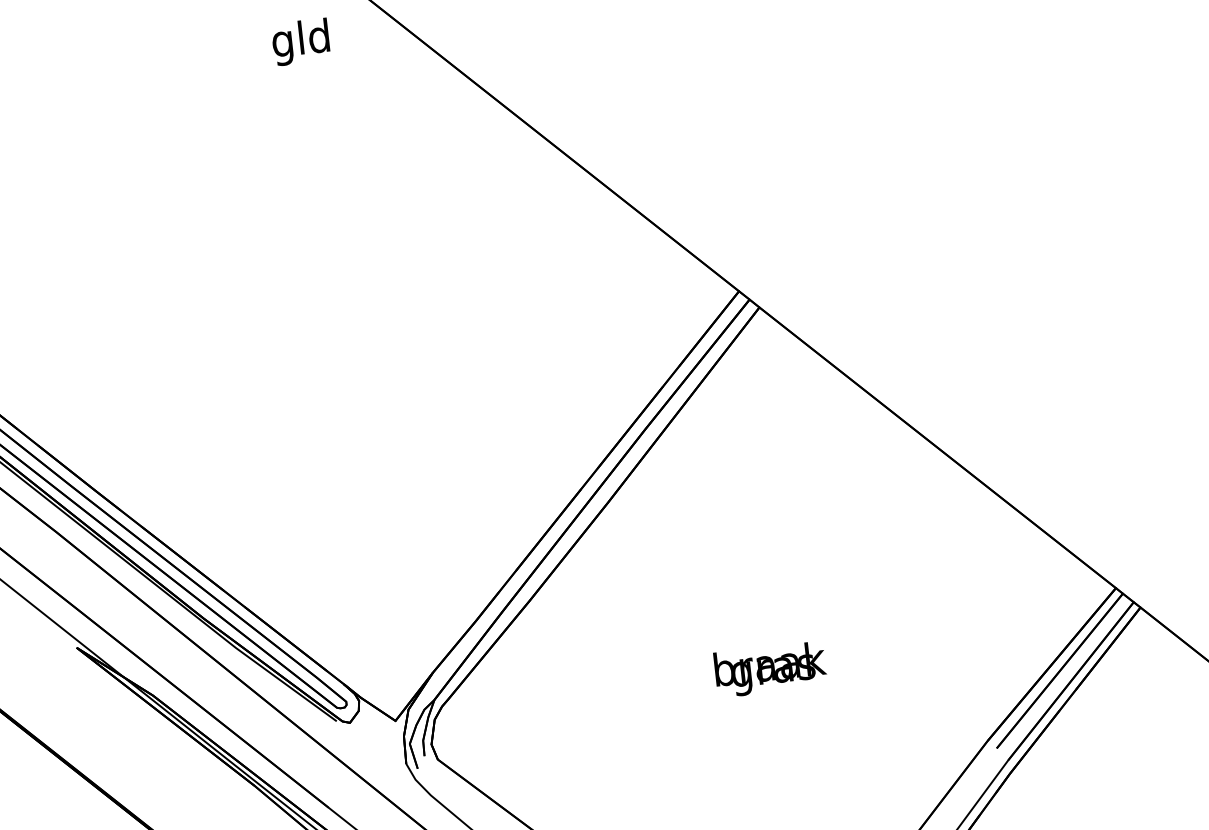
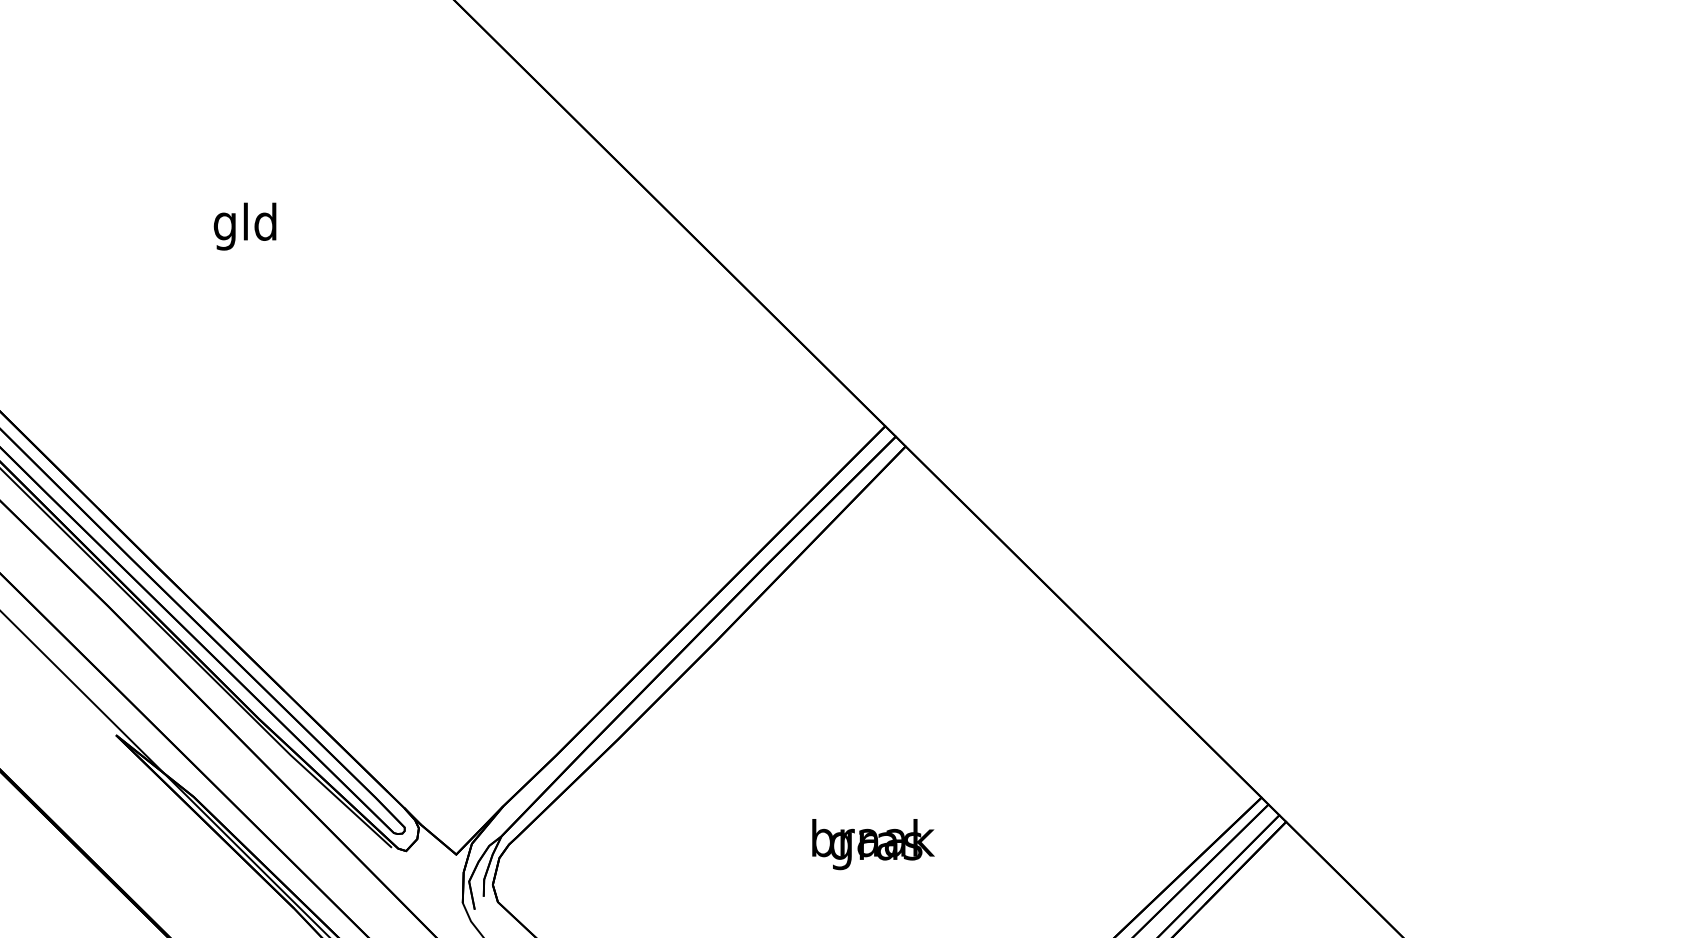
text: (300, 42) -> (244, 226), moved

